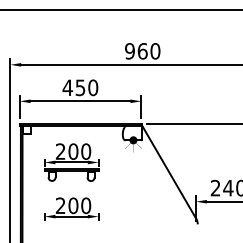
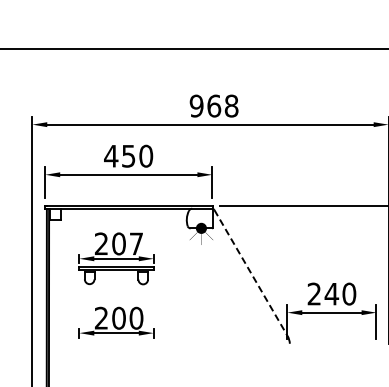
text: (155, 51) -> (231, 106), 960 -> 968
text: (86, 151) -> (136, 243), 200 -> 207
line: (169, 173) -> (251, 273), solid -> dashed

